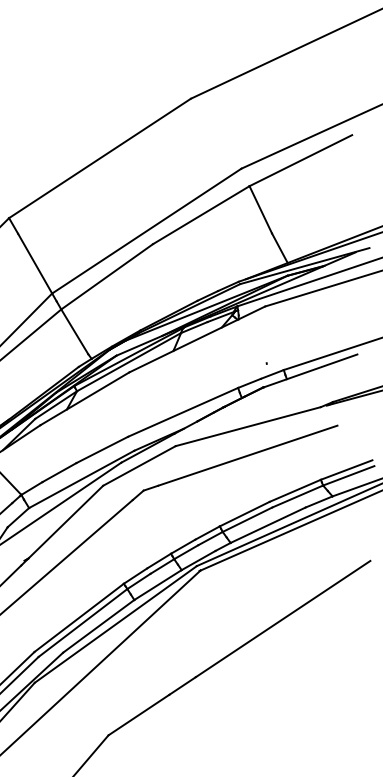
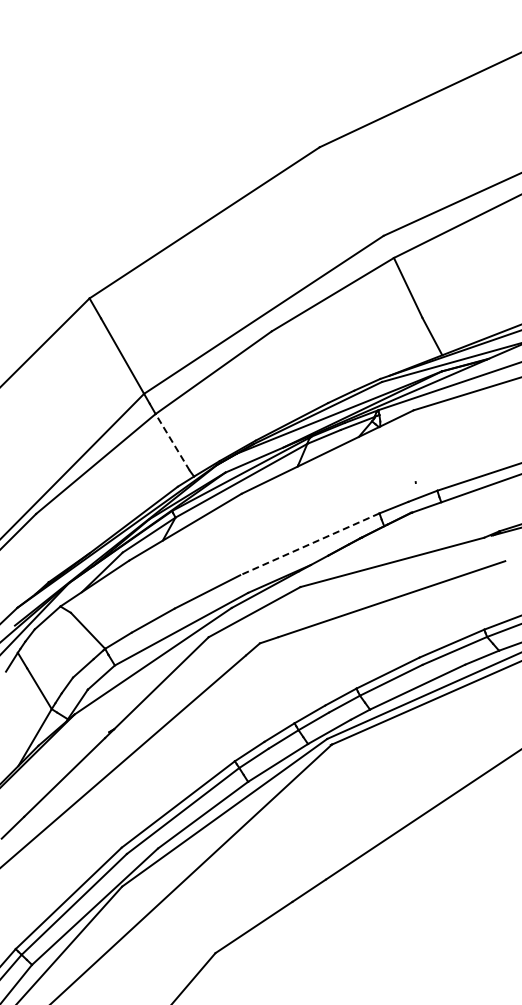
line: (74, 331) -> (172, 442), solid -> dashed
line: (182, 412) -> (309, 544), solid -> dashed

